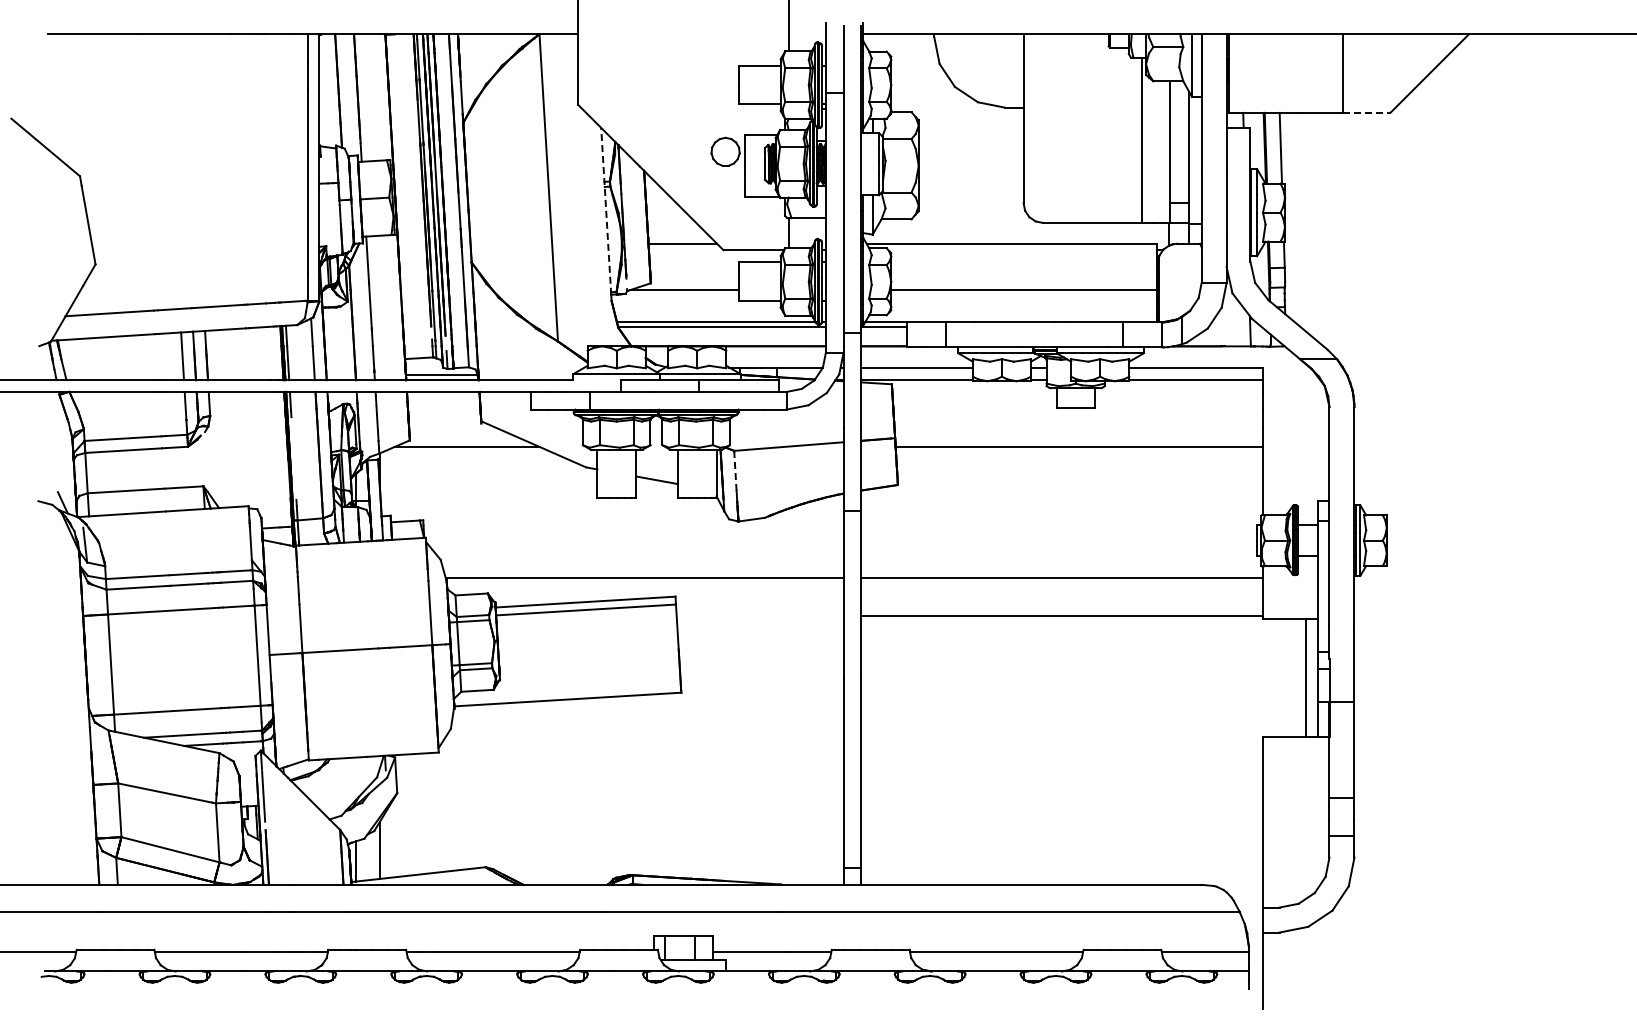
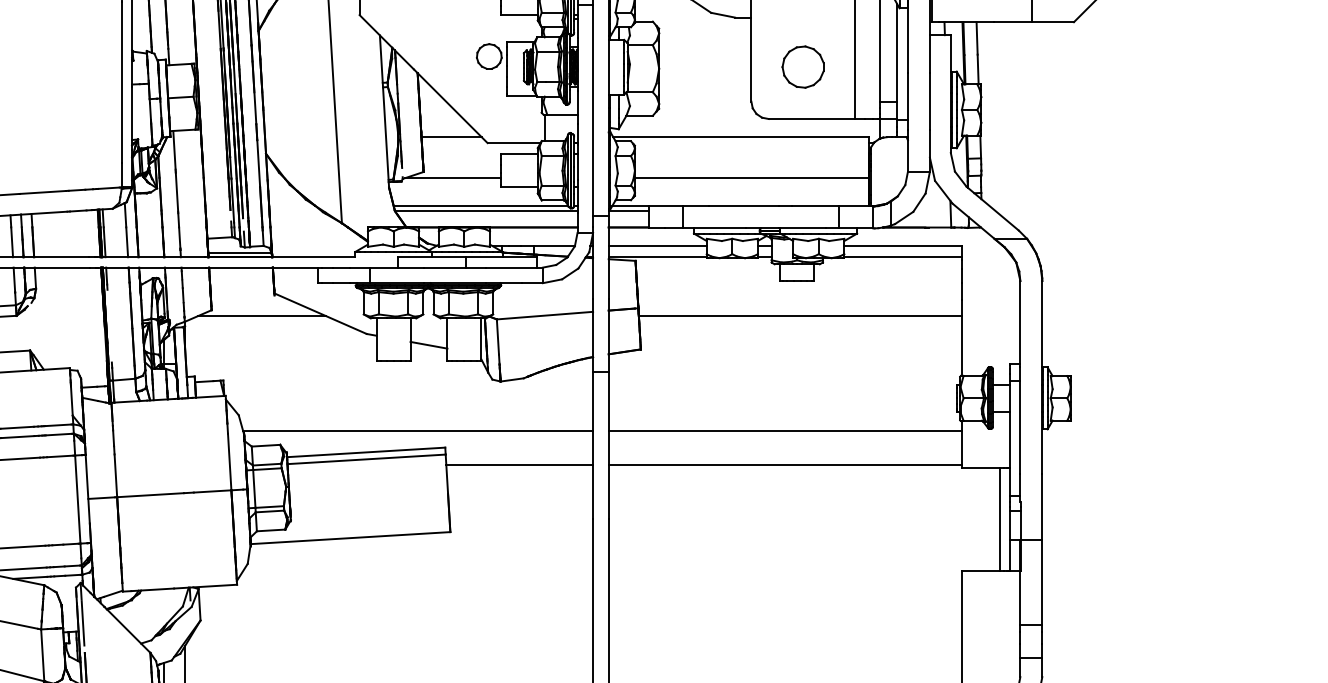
line: (1366, 112) -> (1052, 21), dashed -> solid
part: (1082, 163) -> (803, 66), added
line: (606, 211) -> (384, 108), dashed -> solid
line: (735, 470) -> (498, 336), dashed -> solid
line: (759, 616) -> (519, 465), added

